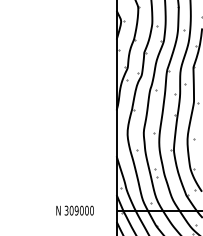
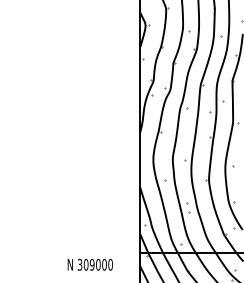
text: (74, 210) -> (89, 264), moved

